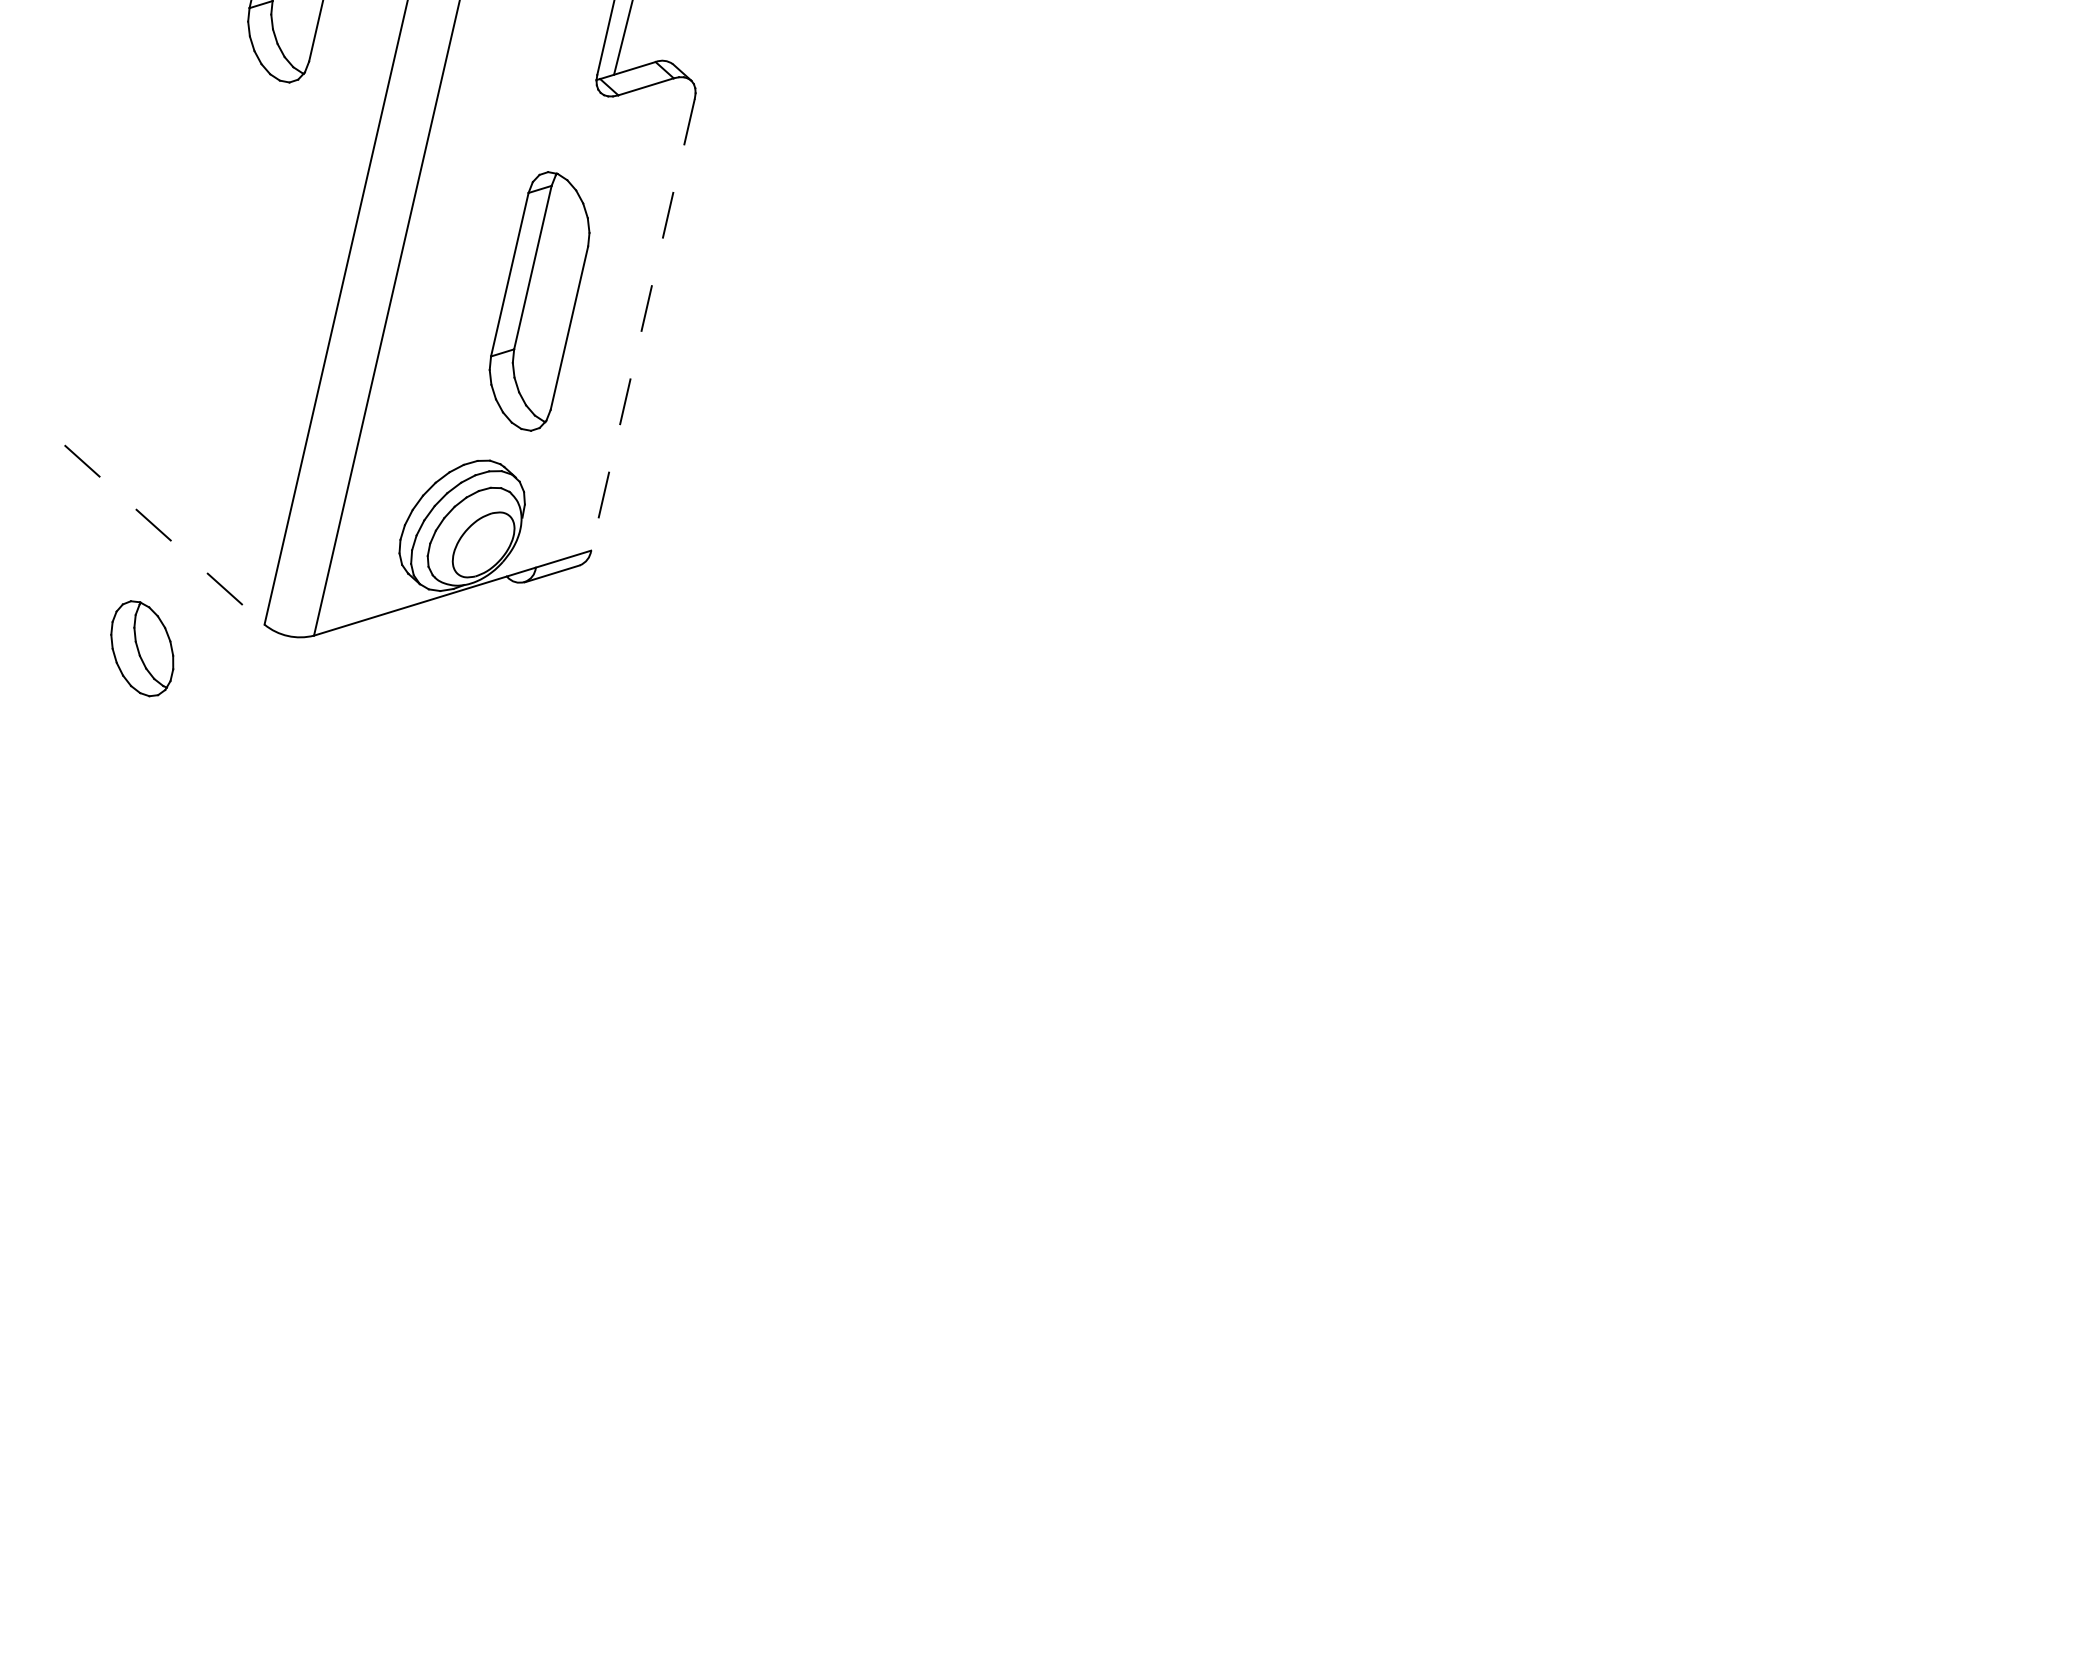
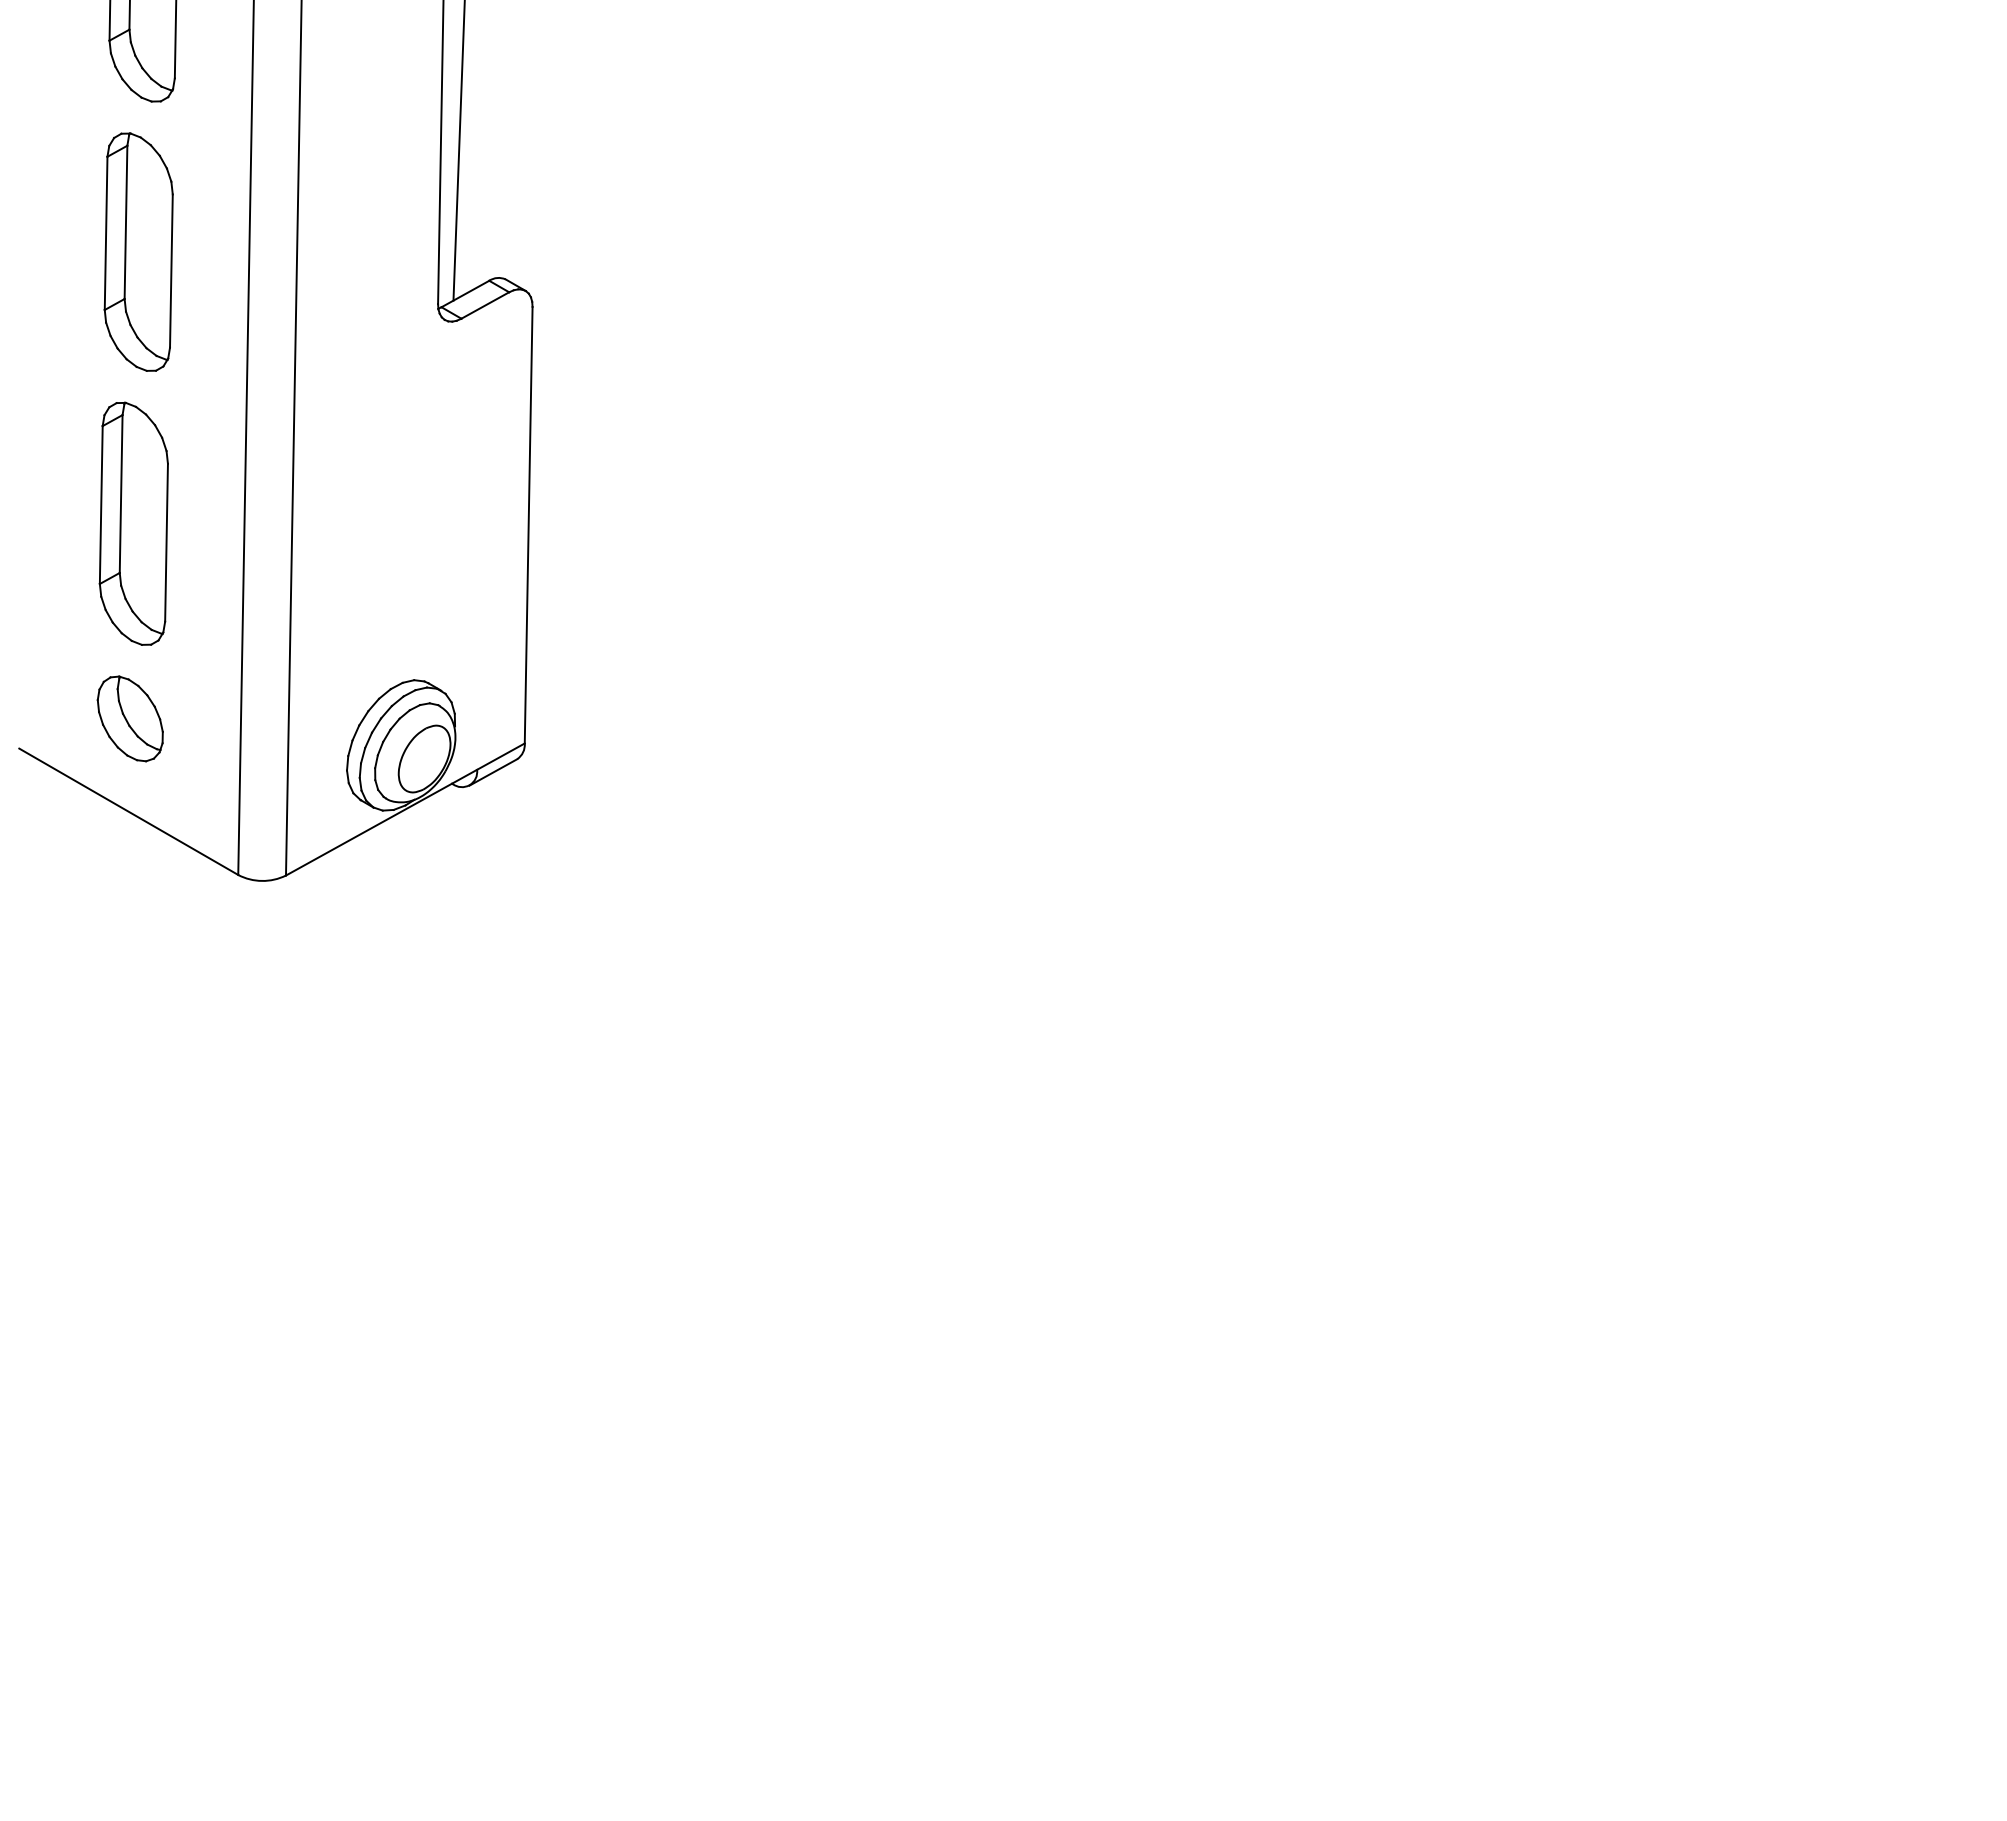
part: (539, 300) -> (133, 523), moved
line: (642, 324) -> (528, 525), dashed -> solid
line: (165, 535) -> (129, 812), dashed -> solid
part: (141, 648) -> (129, 718), moved

